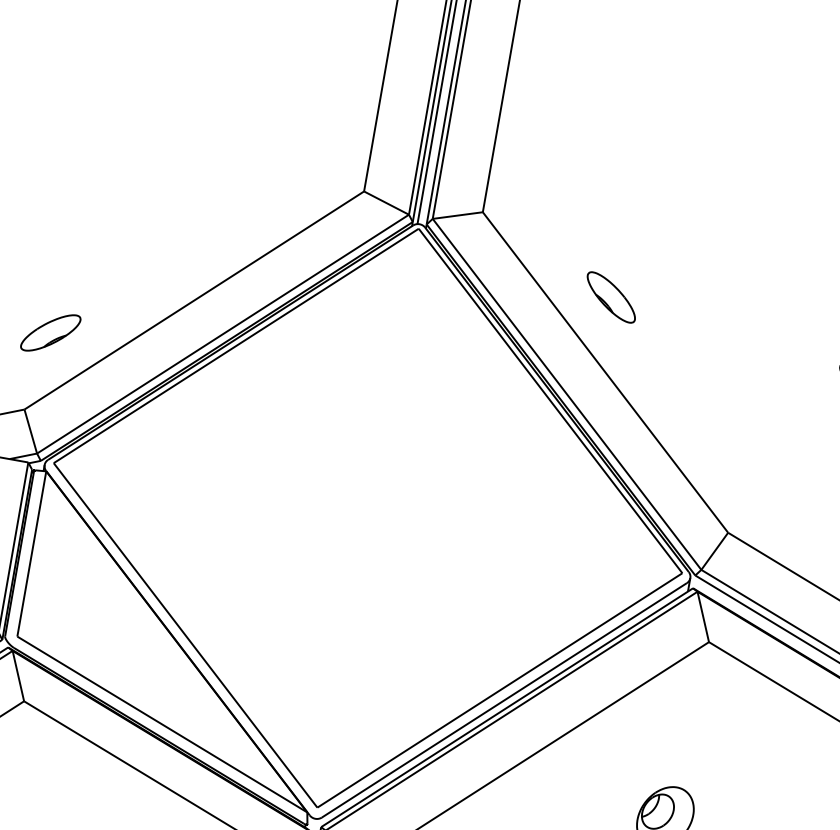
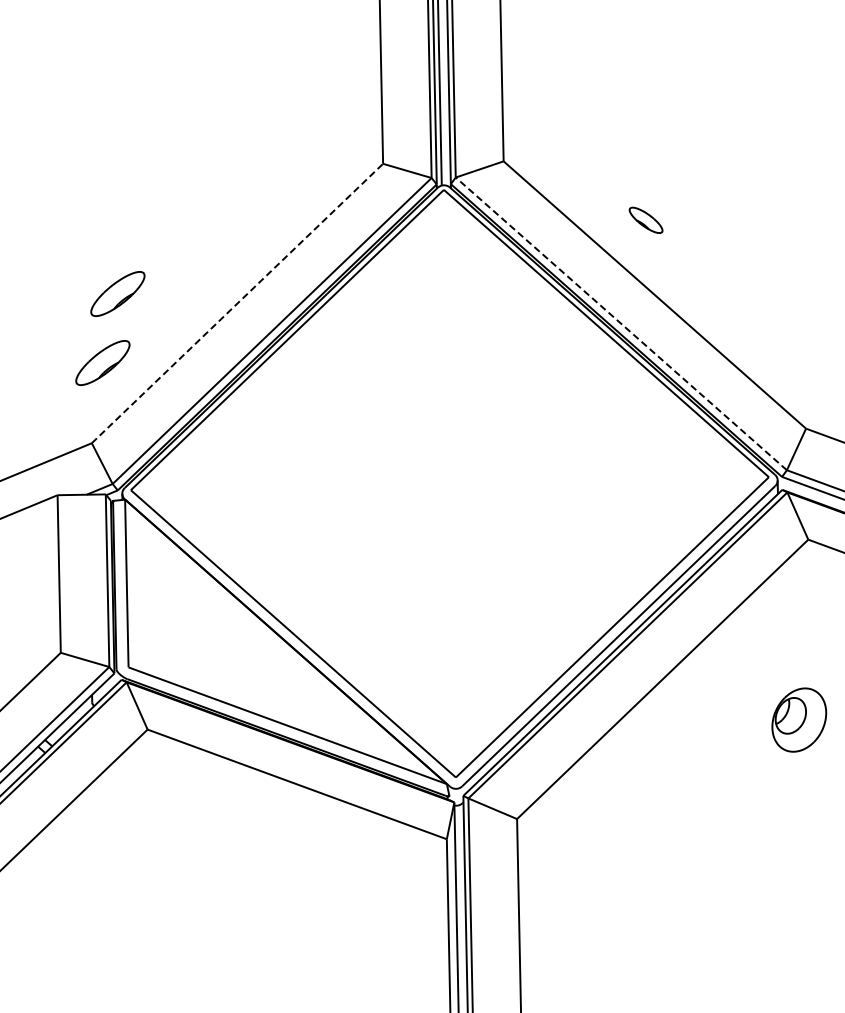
part: (78, 267) -> (117, 293), added
part: (610, 297) -> (645, 220), size x0.6
line: (194, 300) -> (237, 303), solid -> dashed
line: (567, 394) -> (621, 323), solid -> dashed

